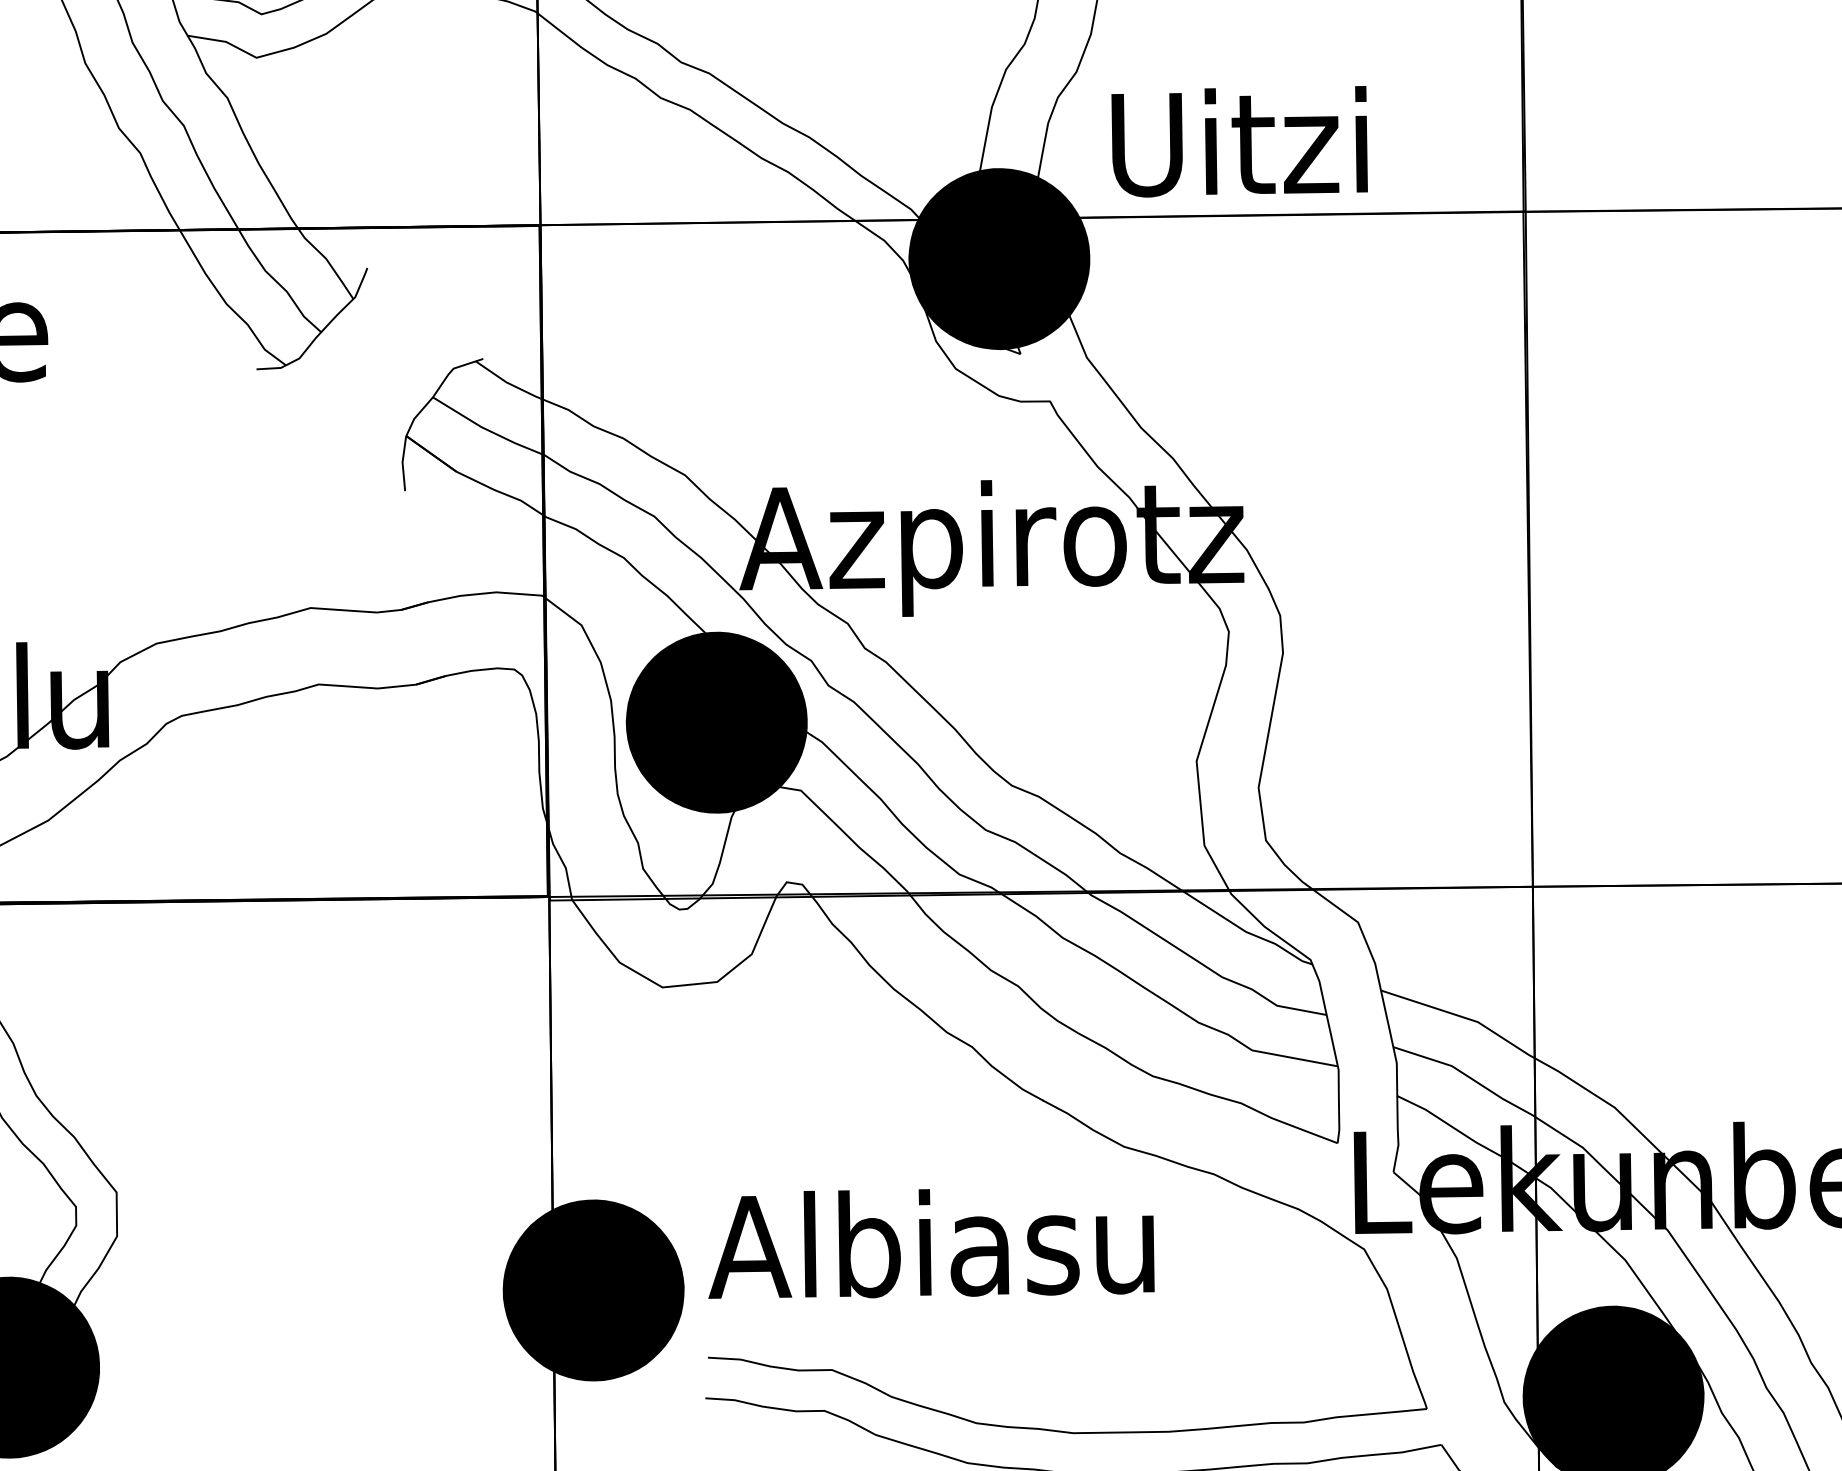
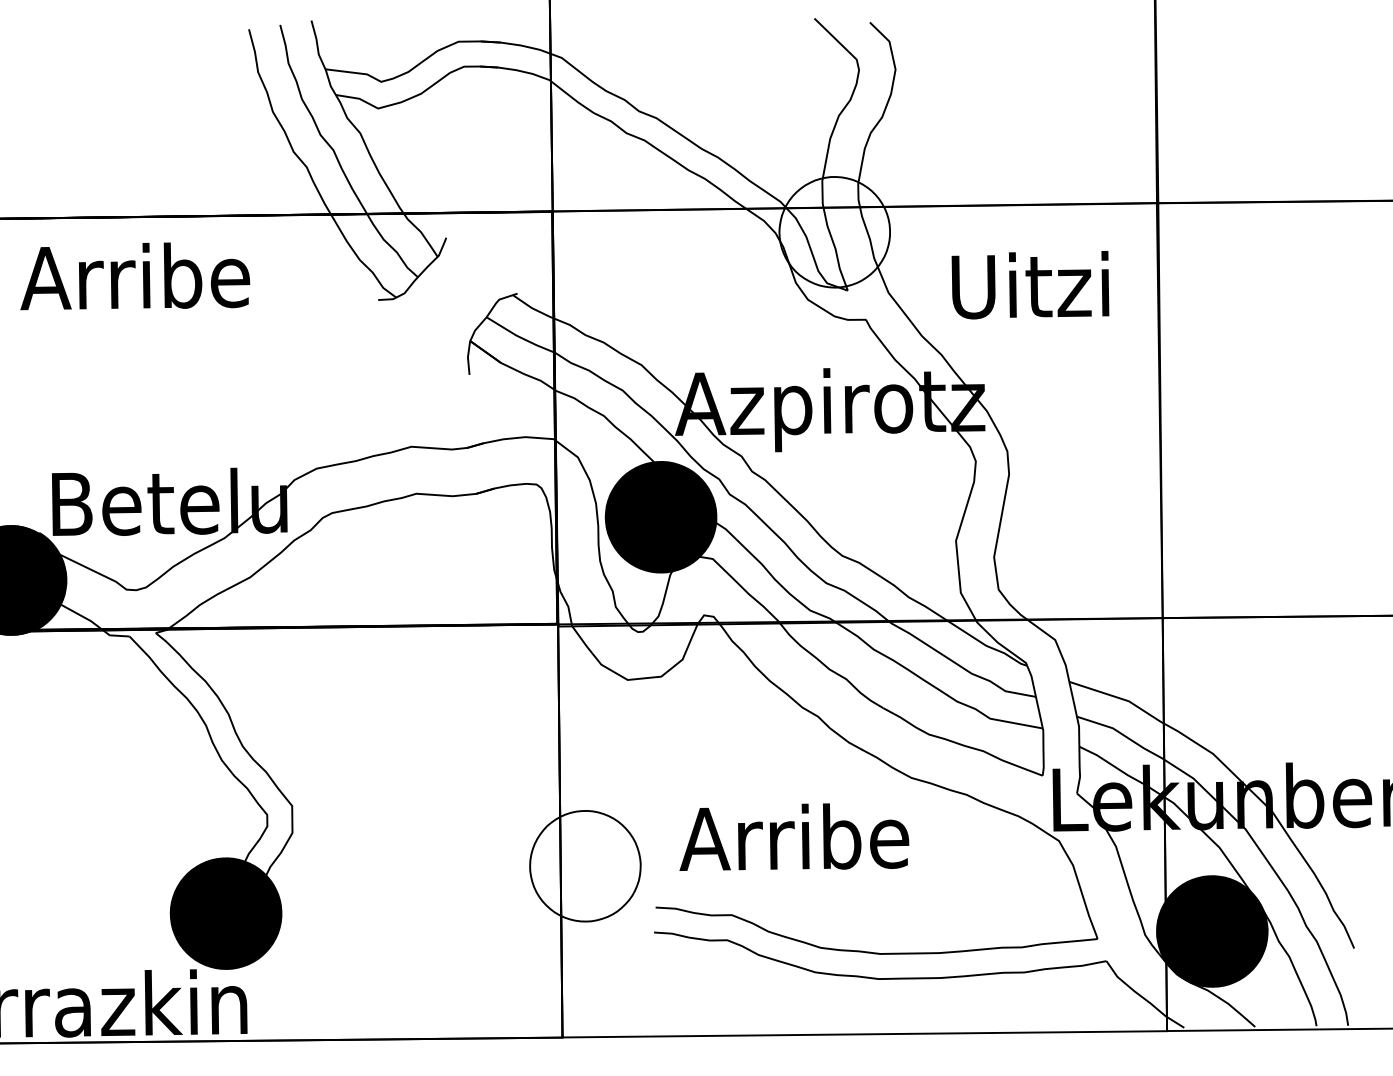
text: (1239, 142) -> (1030, 285), moved
fill: (998, 259) -> (834, 232), removed
text: (932, 1243) -> (793, 837), Albiasu -> Arribe
fill: (593, 1289) -> (585, 865), removed

